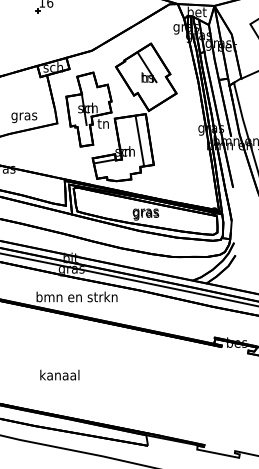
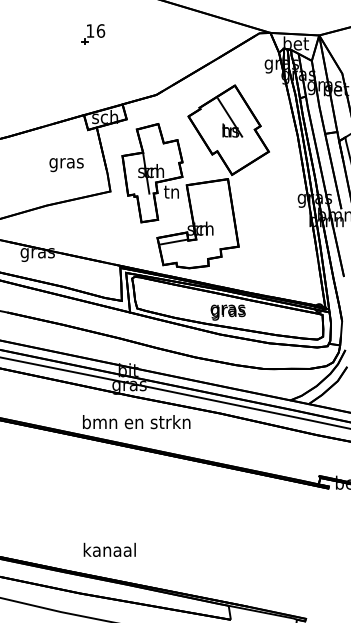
text: (24, 118) -> (66, 165), moved
line: (139, 140) -> (219, 214), removed
text: (59, 374) -> (109, 549), moved

